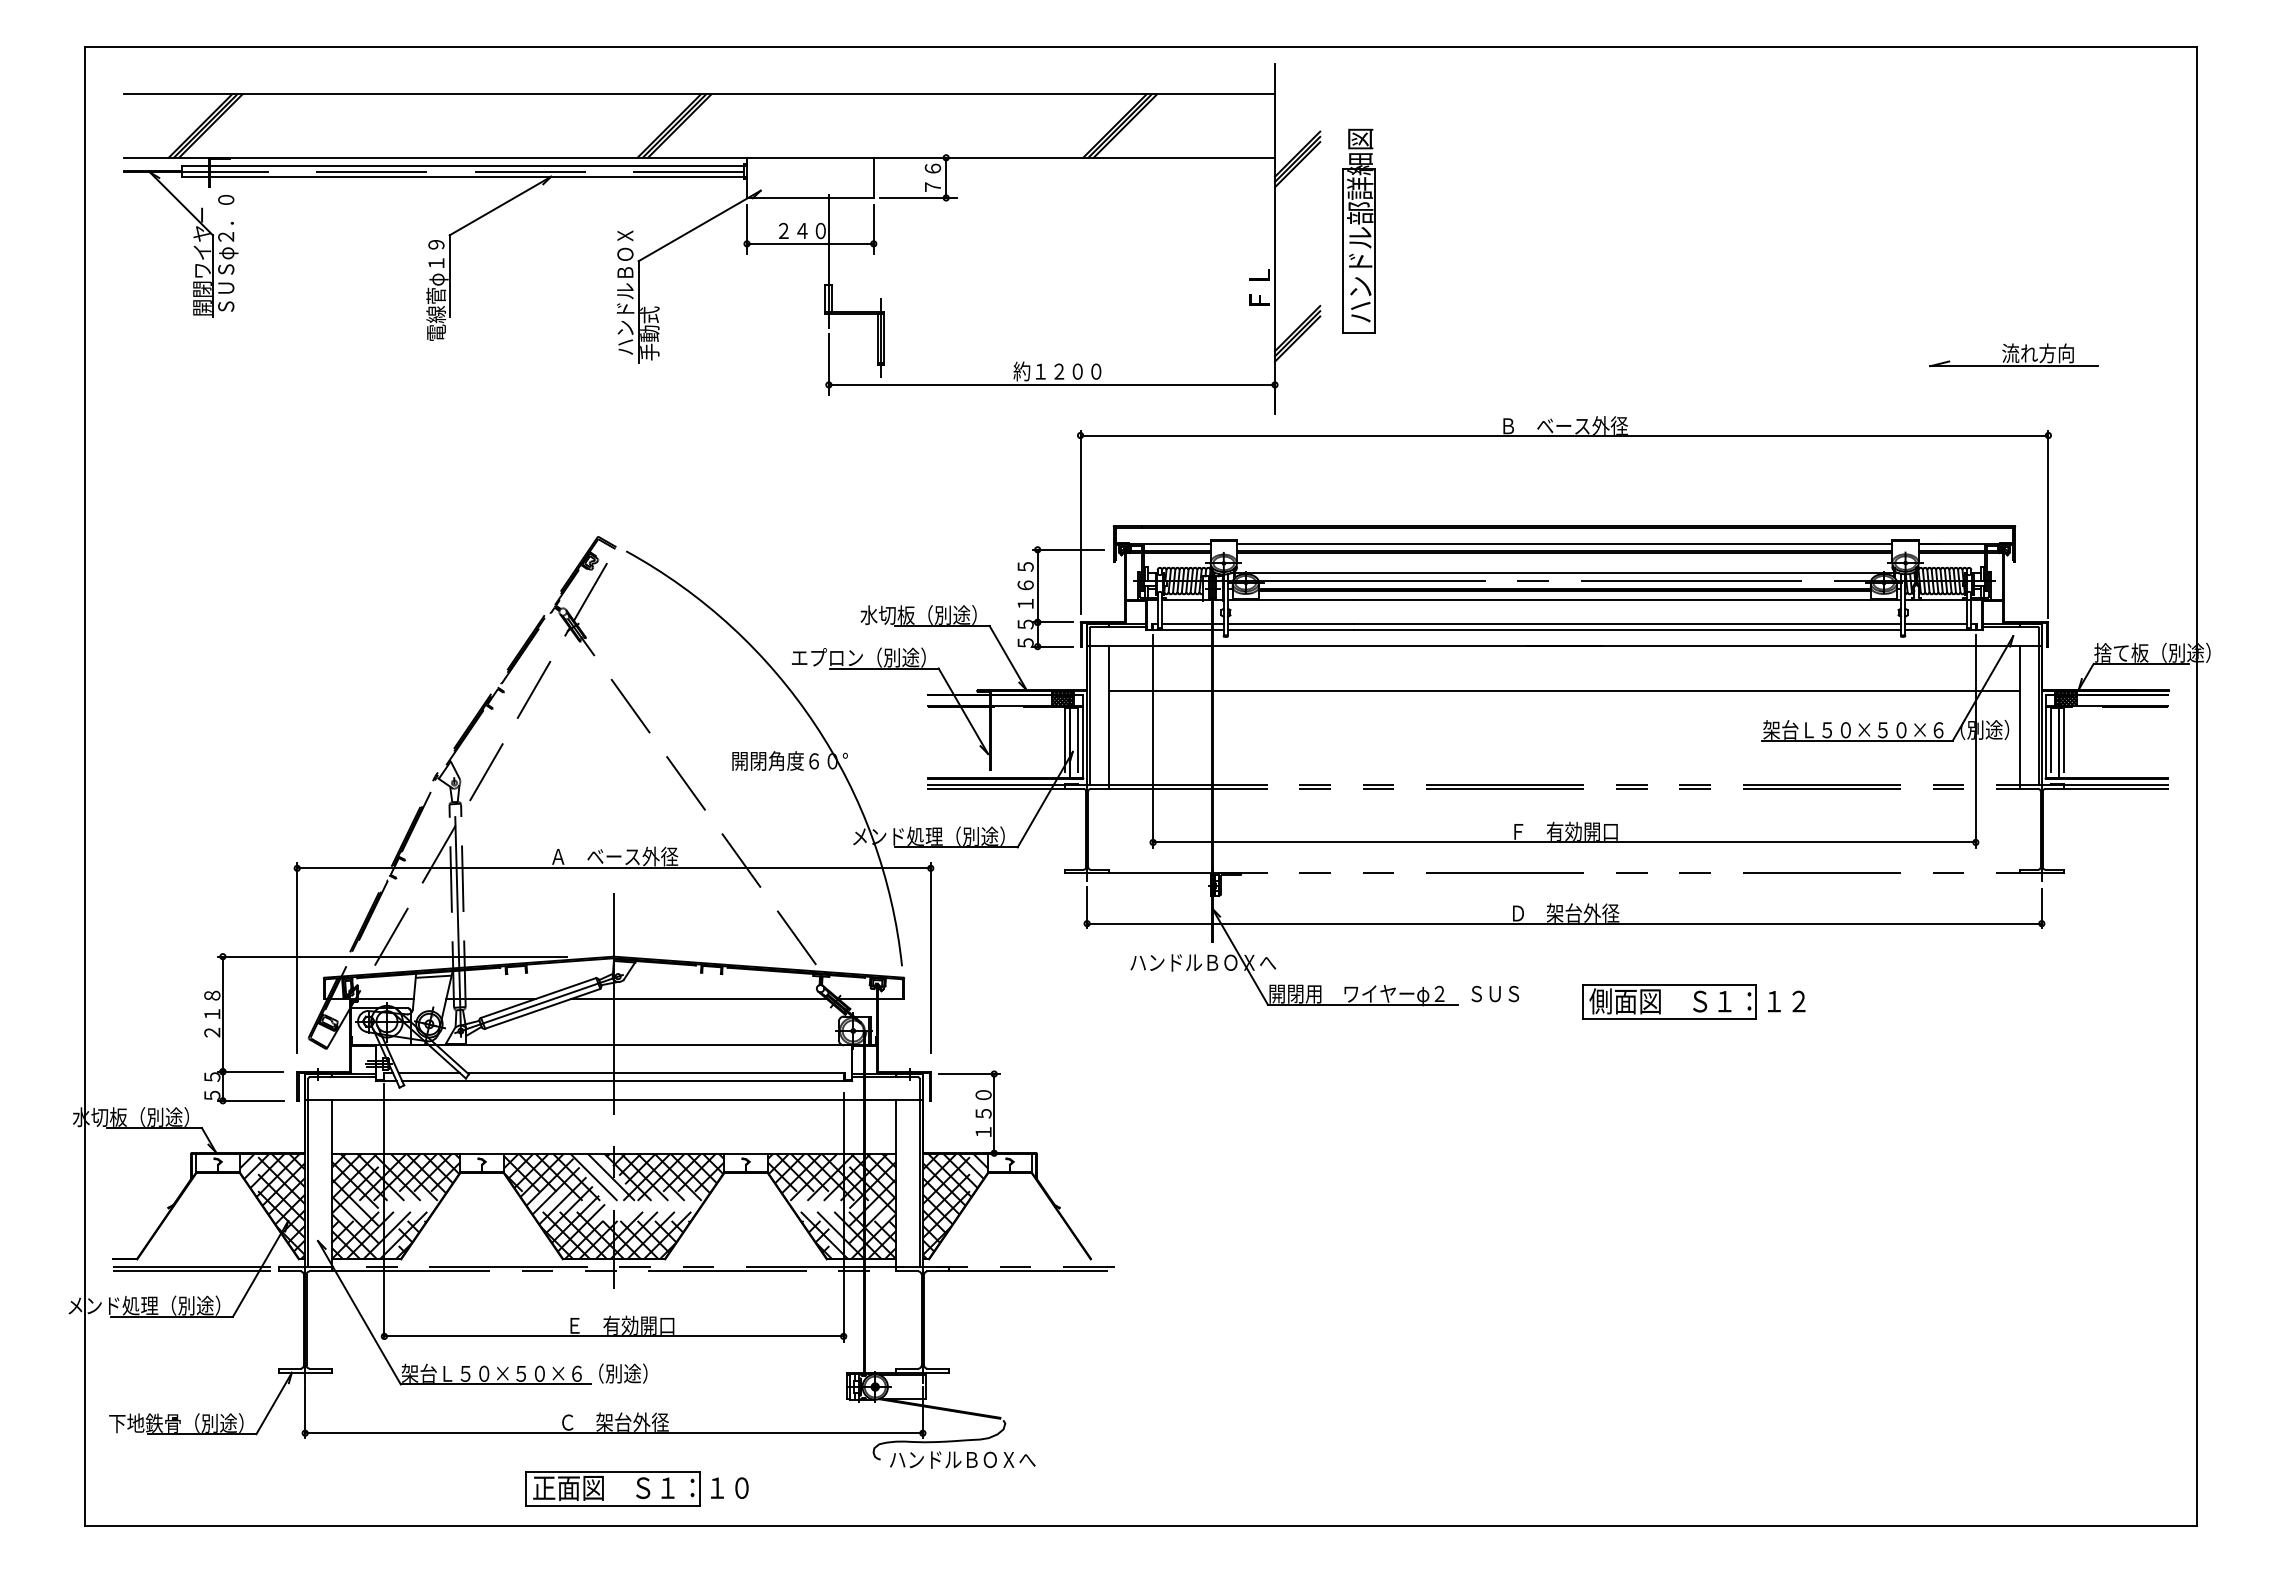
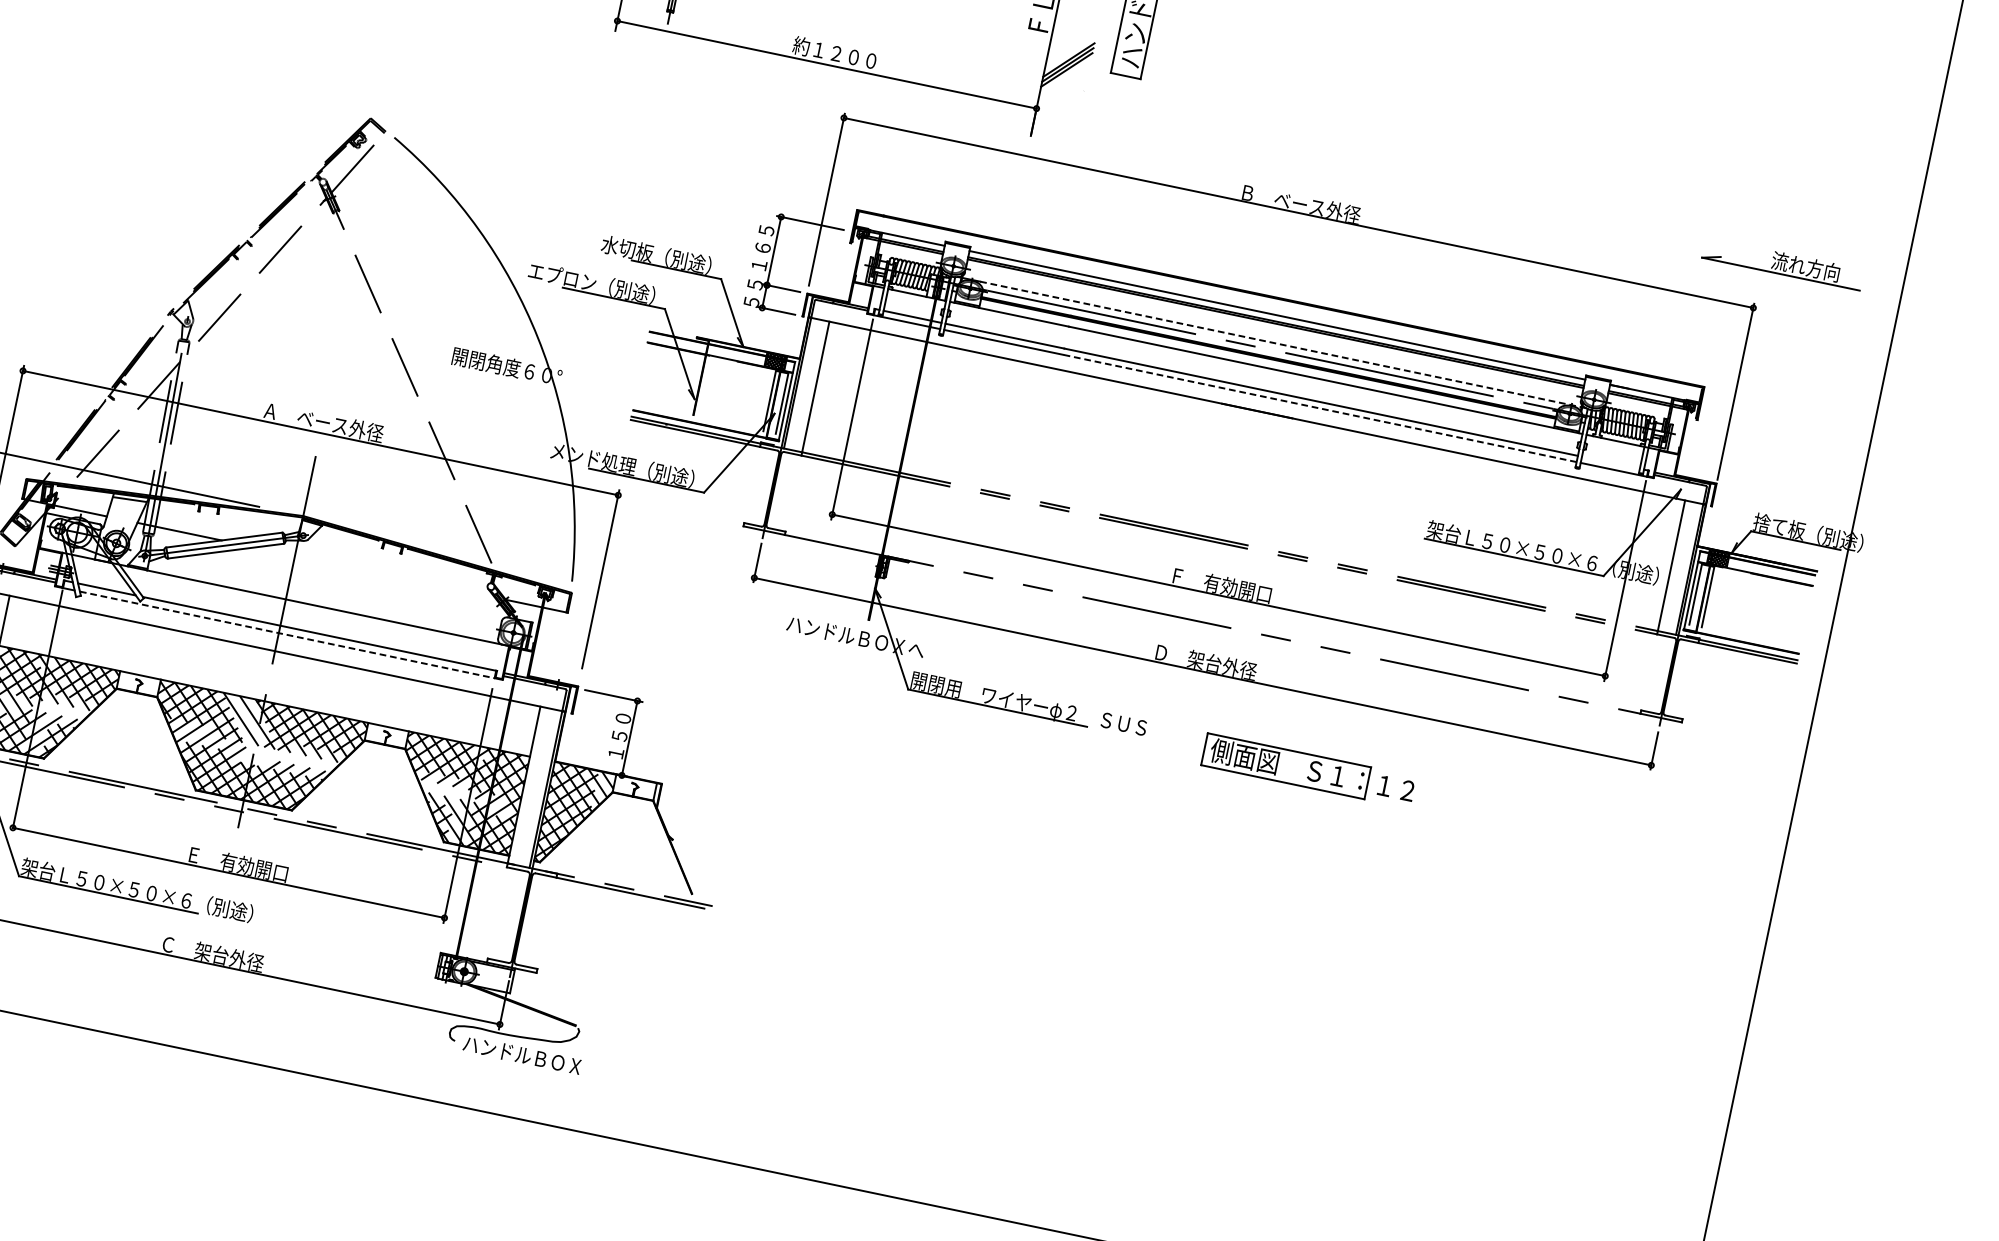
part: (2013, 355) -> (1782, 263), moved
line: (1574, 573) -> (1281, 344), solid -> dashed
line: (1935, 623) -> (1610, 462), removed
line: (1627, 630) -> (1319, 408), solid -> dashed
line: (1564, 690) -> (1248, 452), removed
line: (698, 998) -> (374, 571), removed
line: (623, 1081) -> (287, 635), solid -> dashed
text: (1027, 1460) -> (592, 1070), ハンドルＢＯＸへ -> ハンドルＢＯＸ
part: (636, 1488) -> (220, 1020), removed

